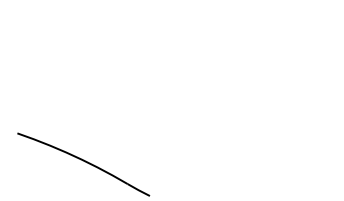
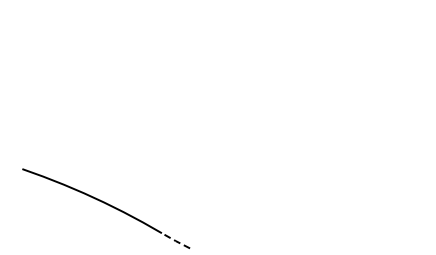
line: (138, 190) -> (175, 241), solid -> dashed

